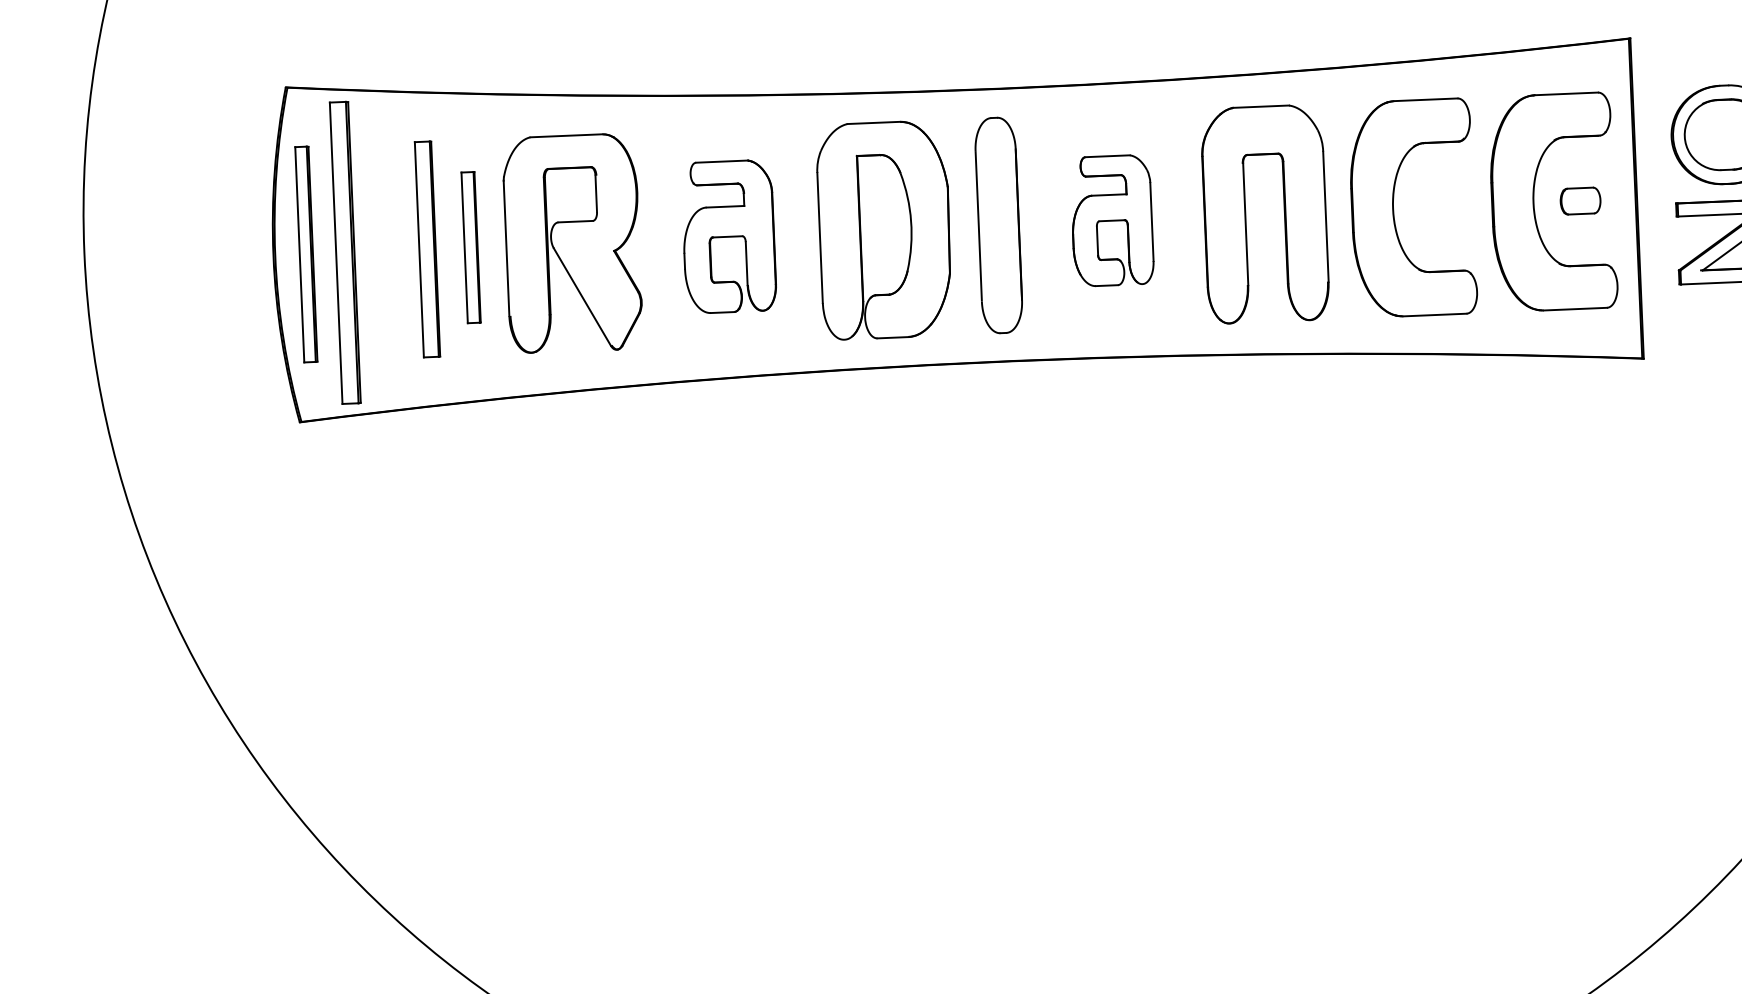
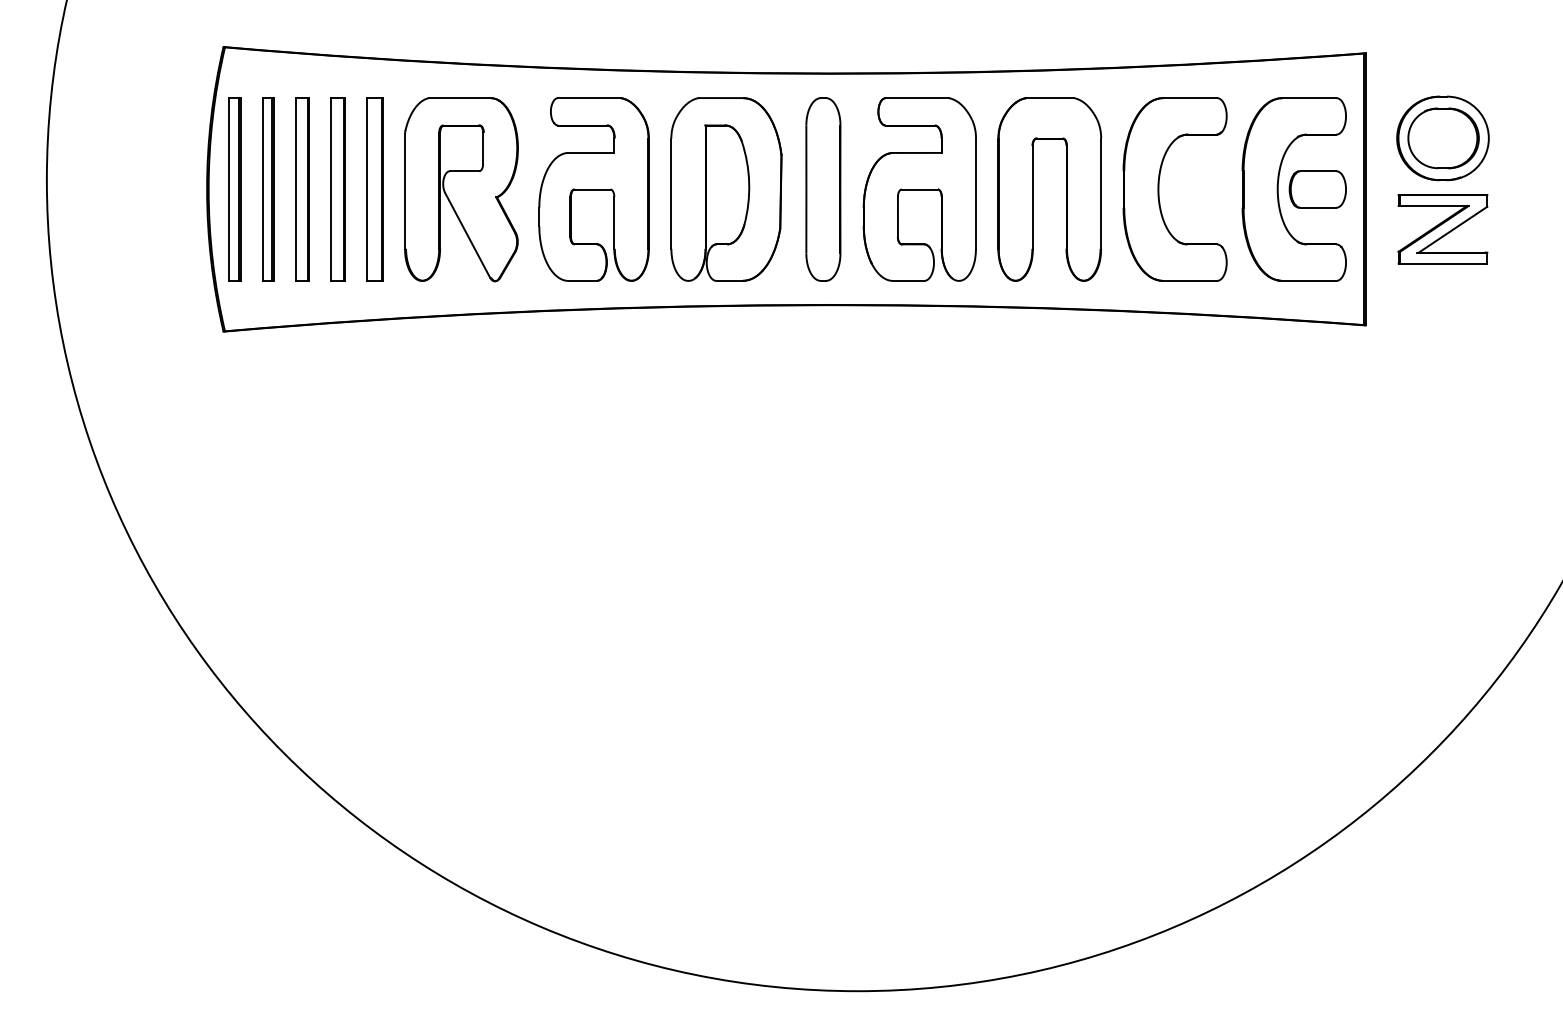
part: (1580, 201) -> (1317, 189), size x1.67
part: (1111, 220) -> (919, 189), size x1.67
part: (728, 236) -> (593, 189), size x1.43
part: (470, 247) -> (374, 189), size x1.43
part: (385, 251) -> (302, 189), added
part: (345, 252) -> (268, 189), size x0.71

